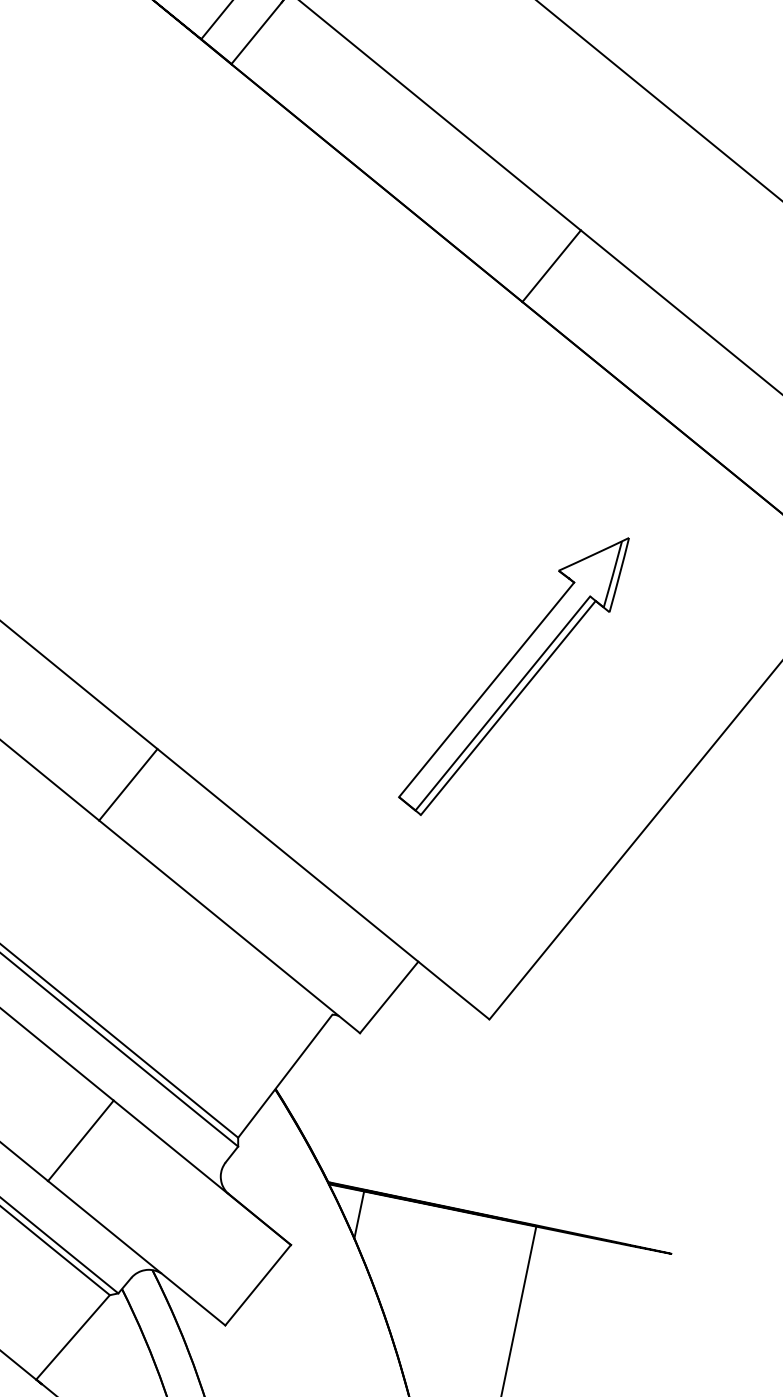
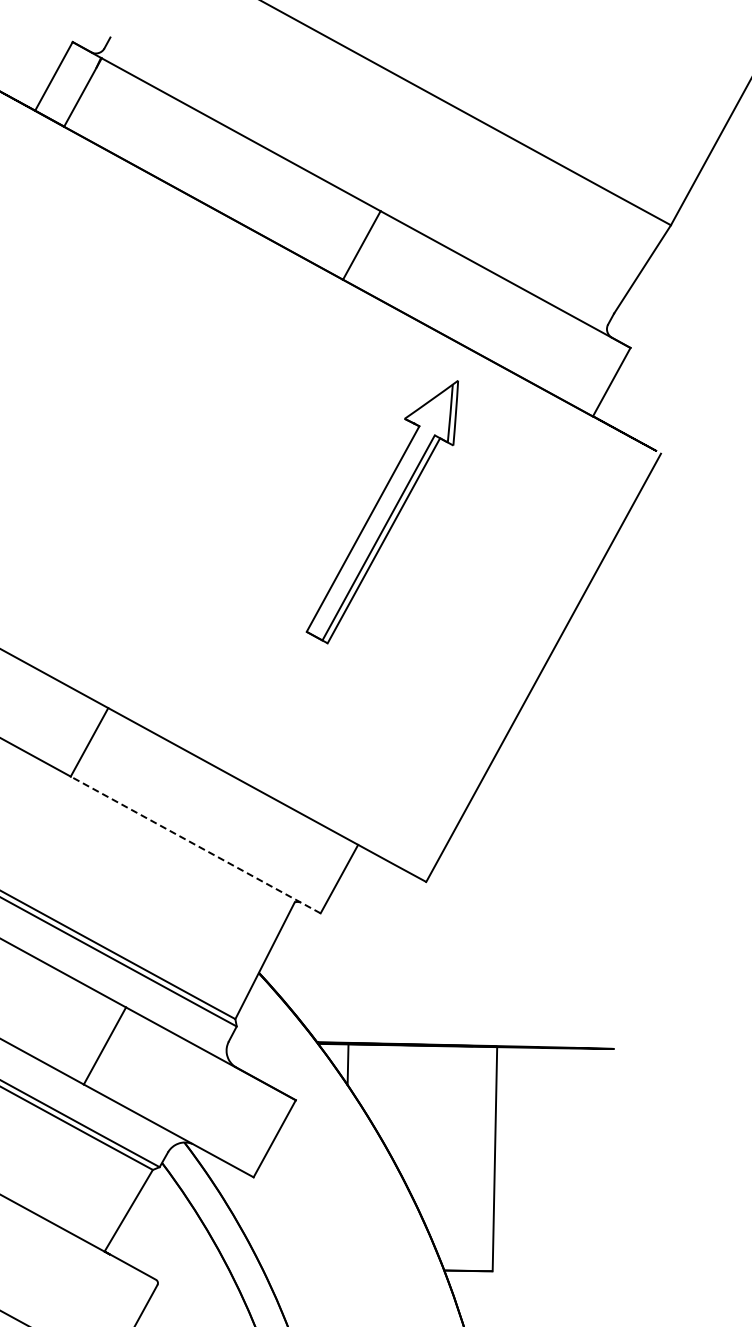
part: (511, 674) -> (381, 512), moved
line: (229, 926) -> (195, 844), solid -> dashed

